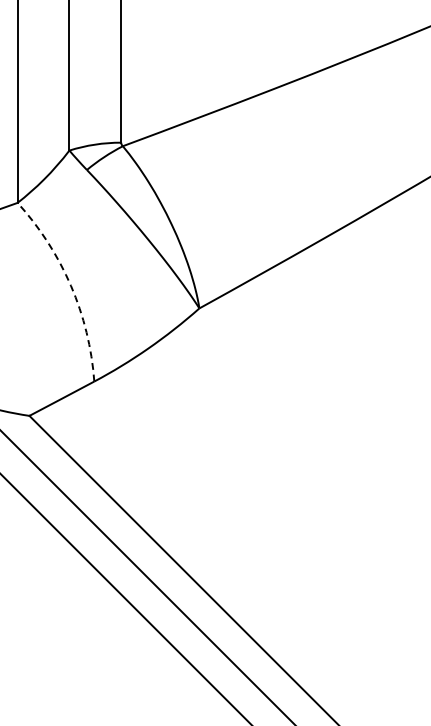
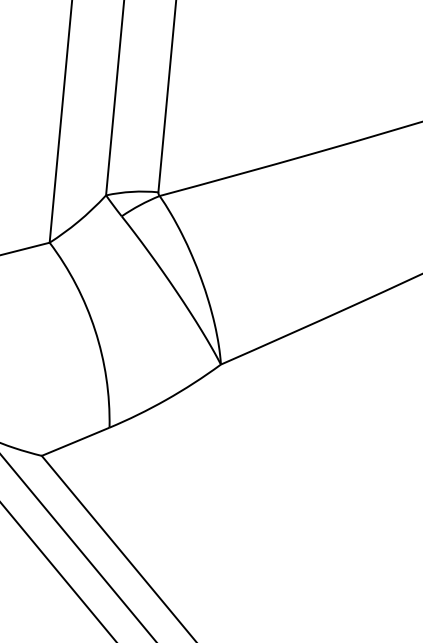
arc: (70, 285) -> (94, 329), dashed -> solid

